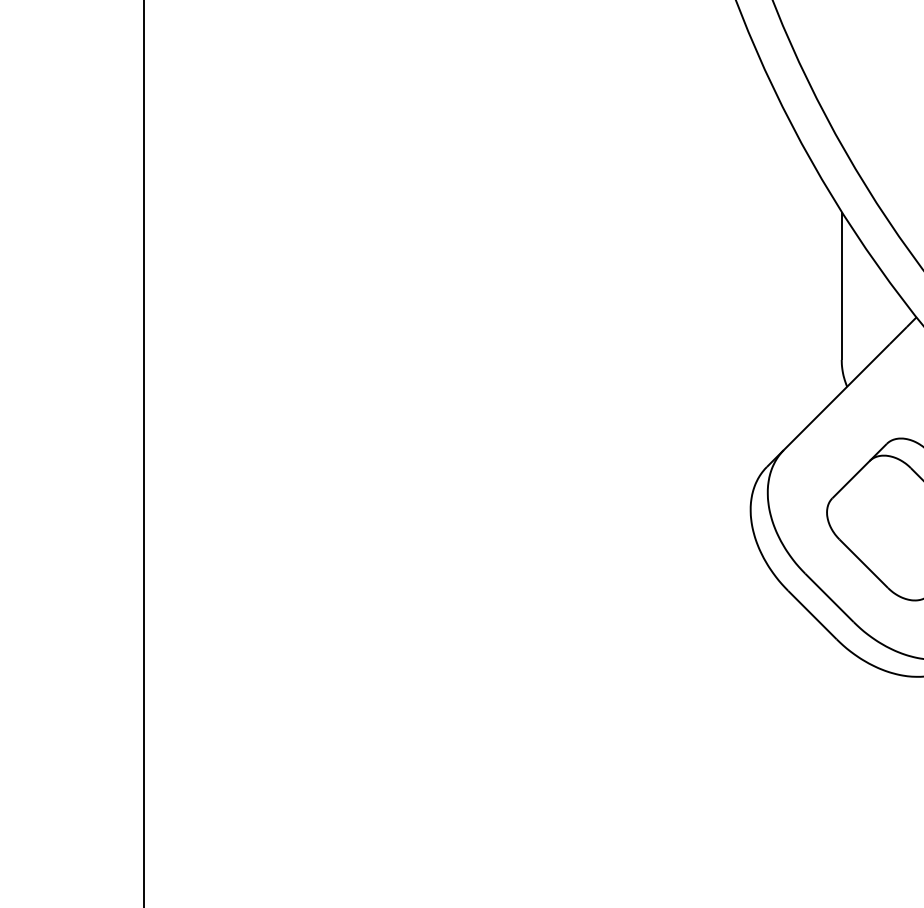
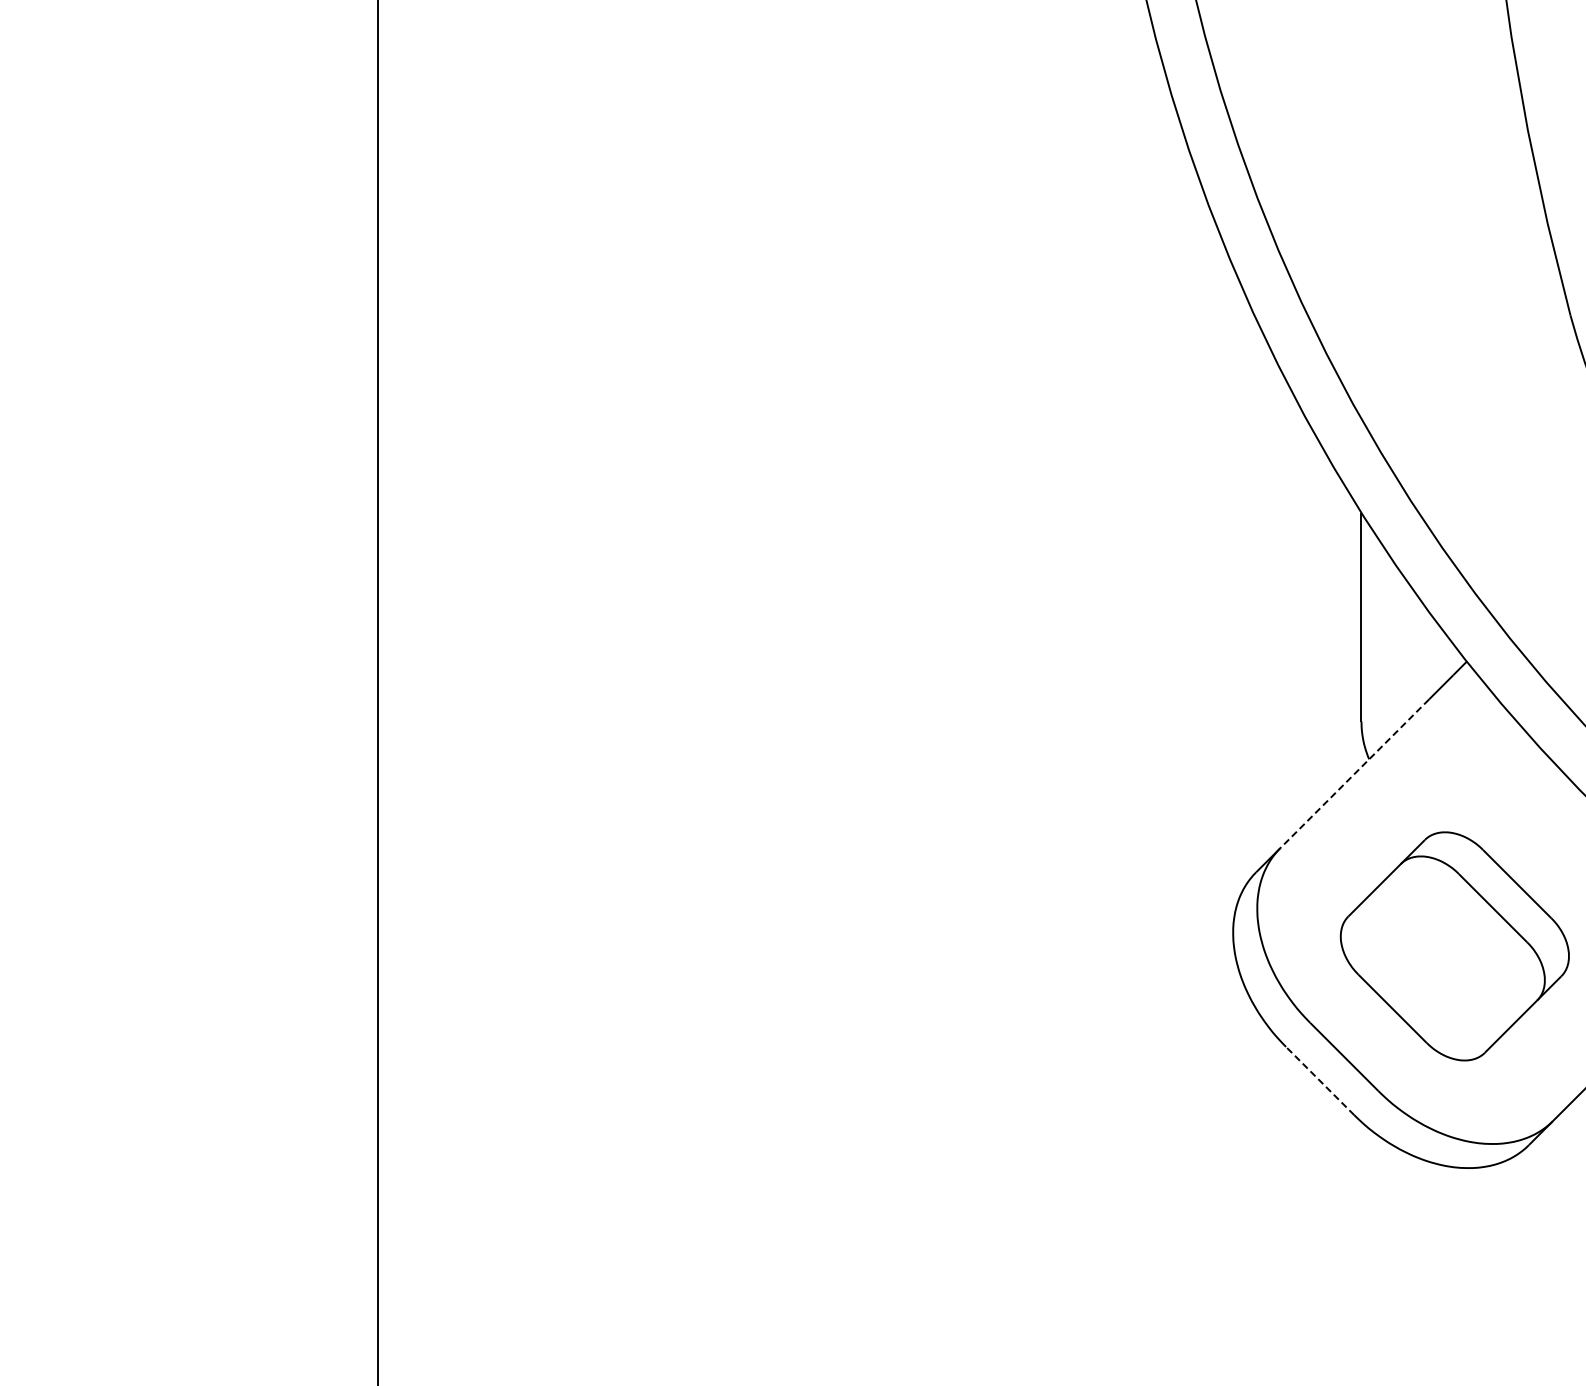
line: (836, 397) -> (1354, 774), solid -> dashed
line: (811, 614) -> (1319, 1080), solid -> dashed

